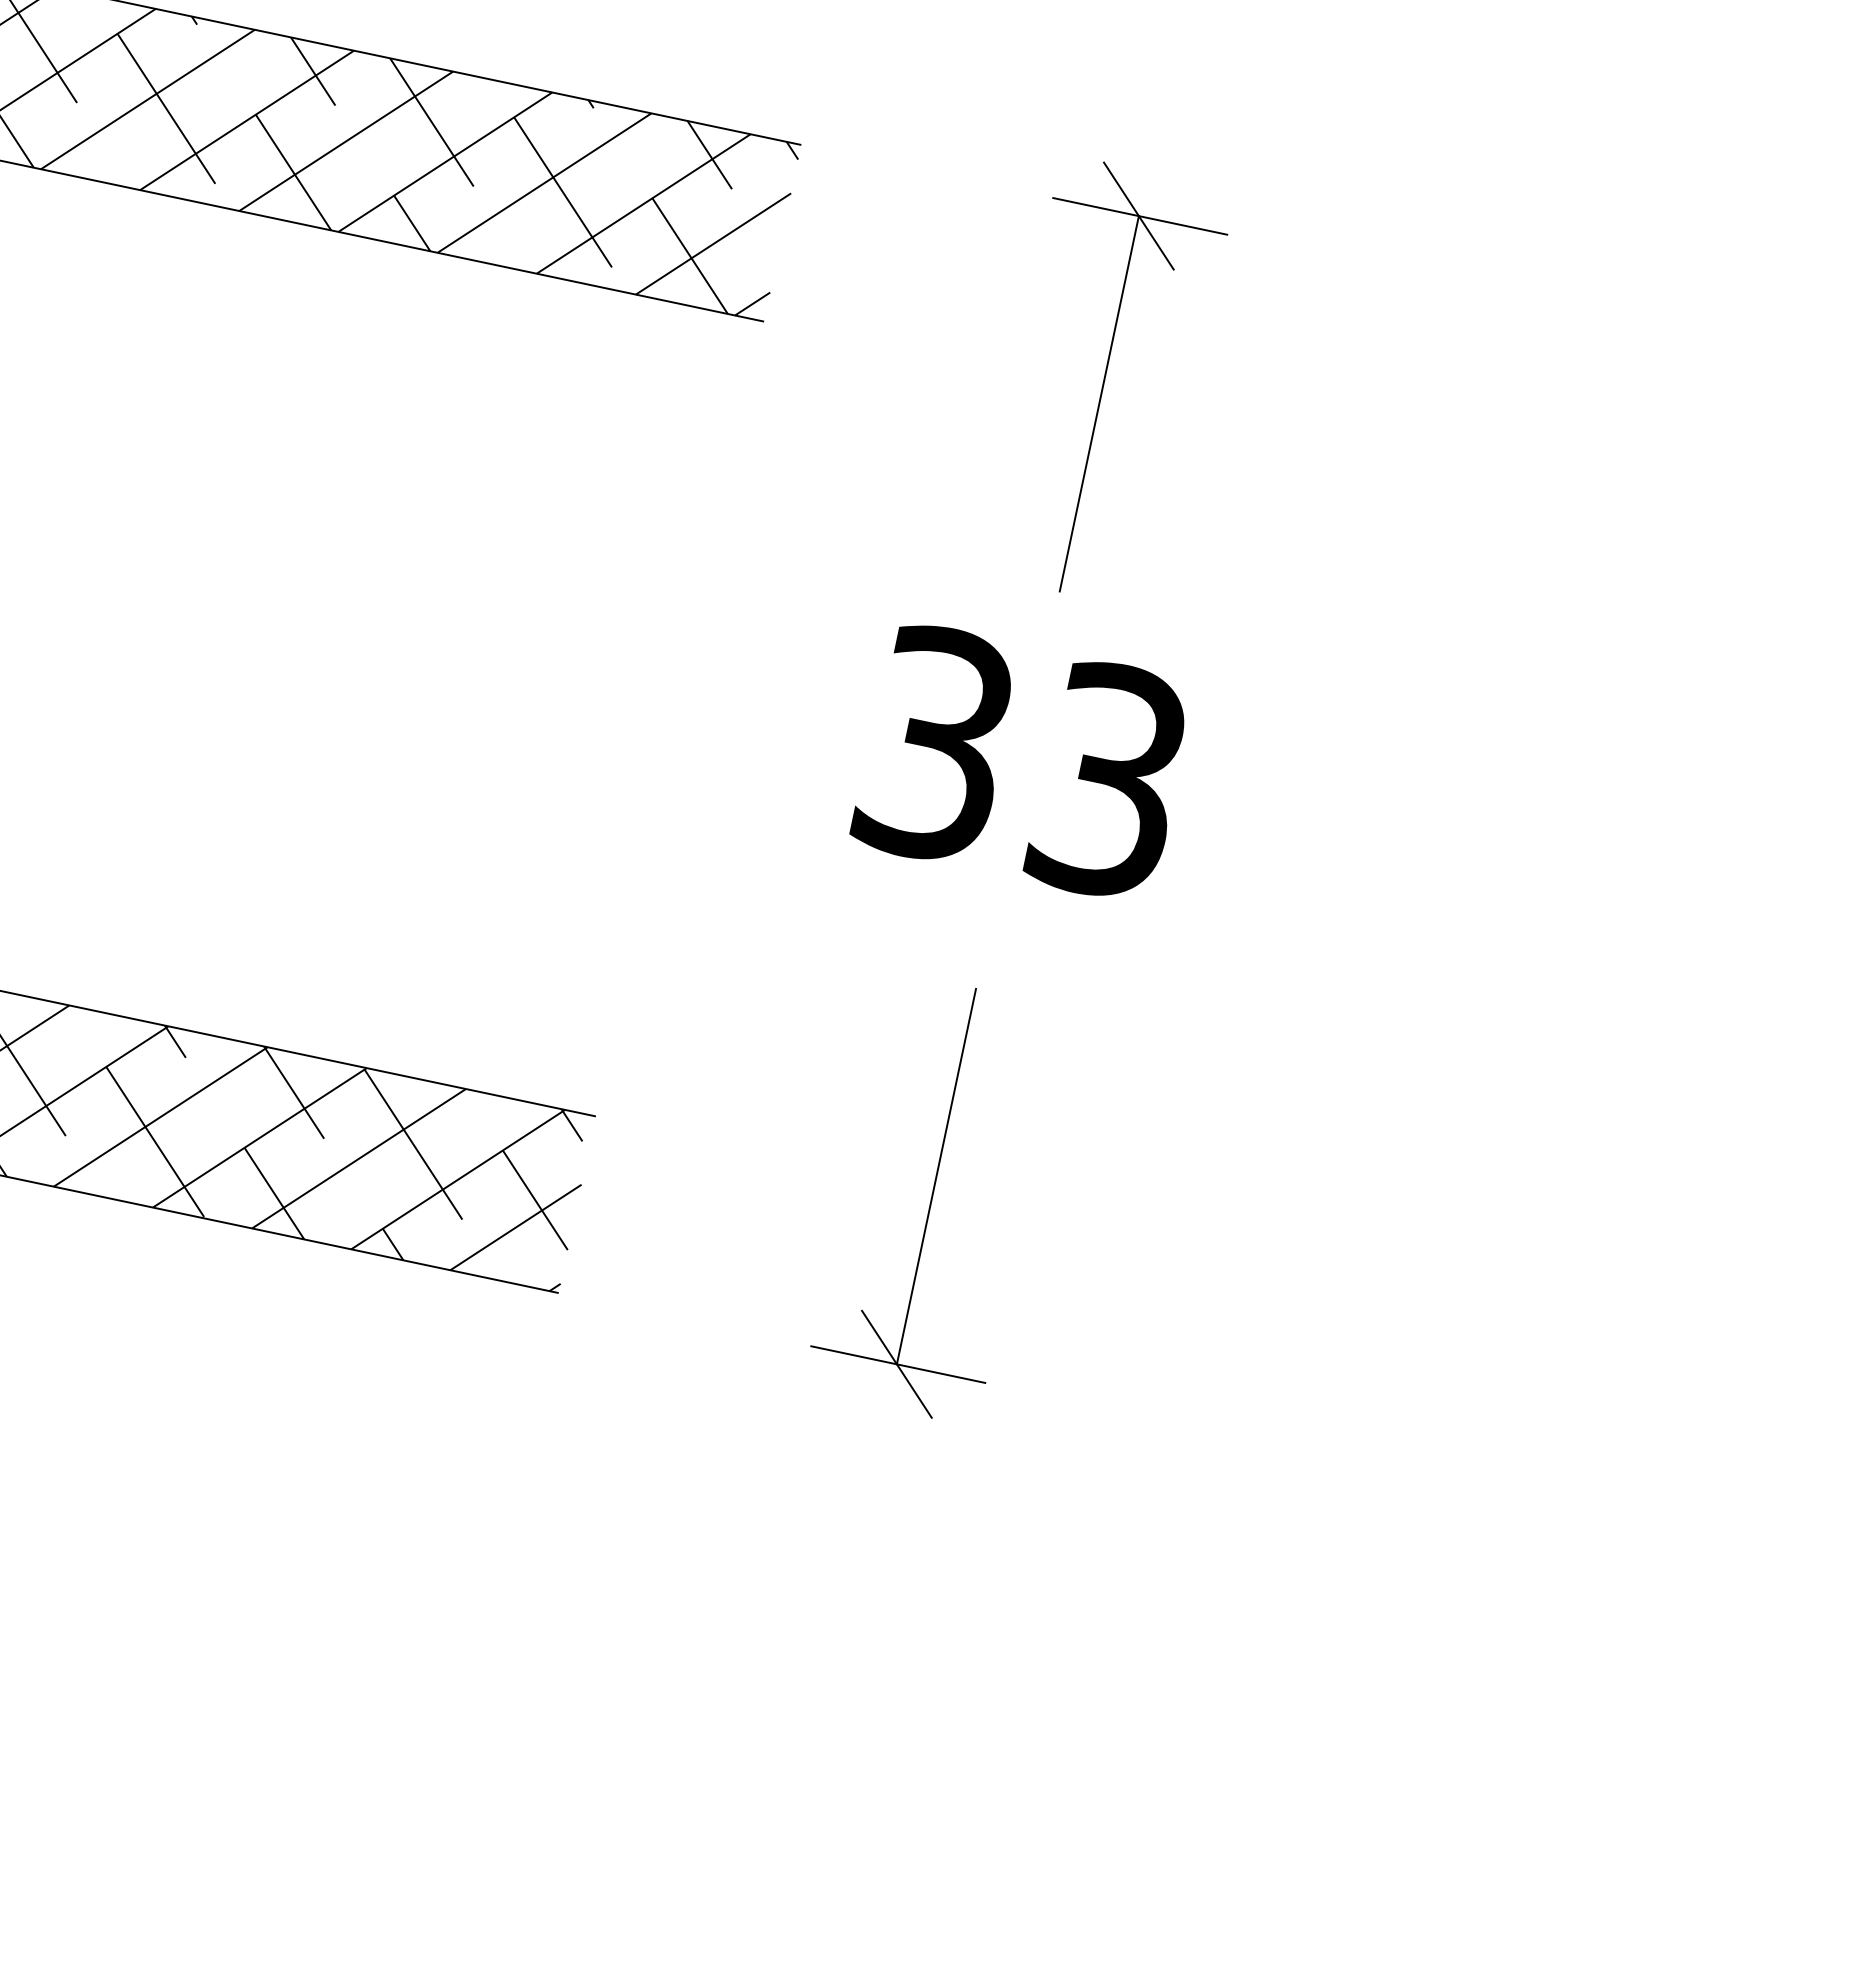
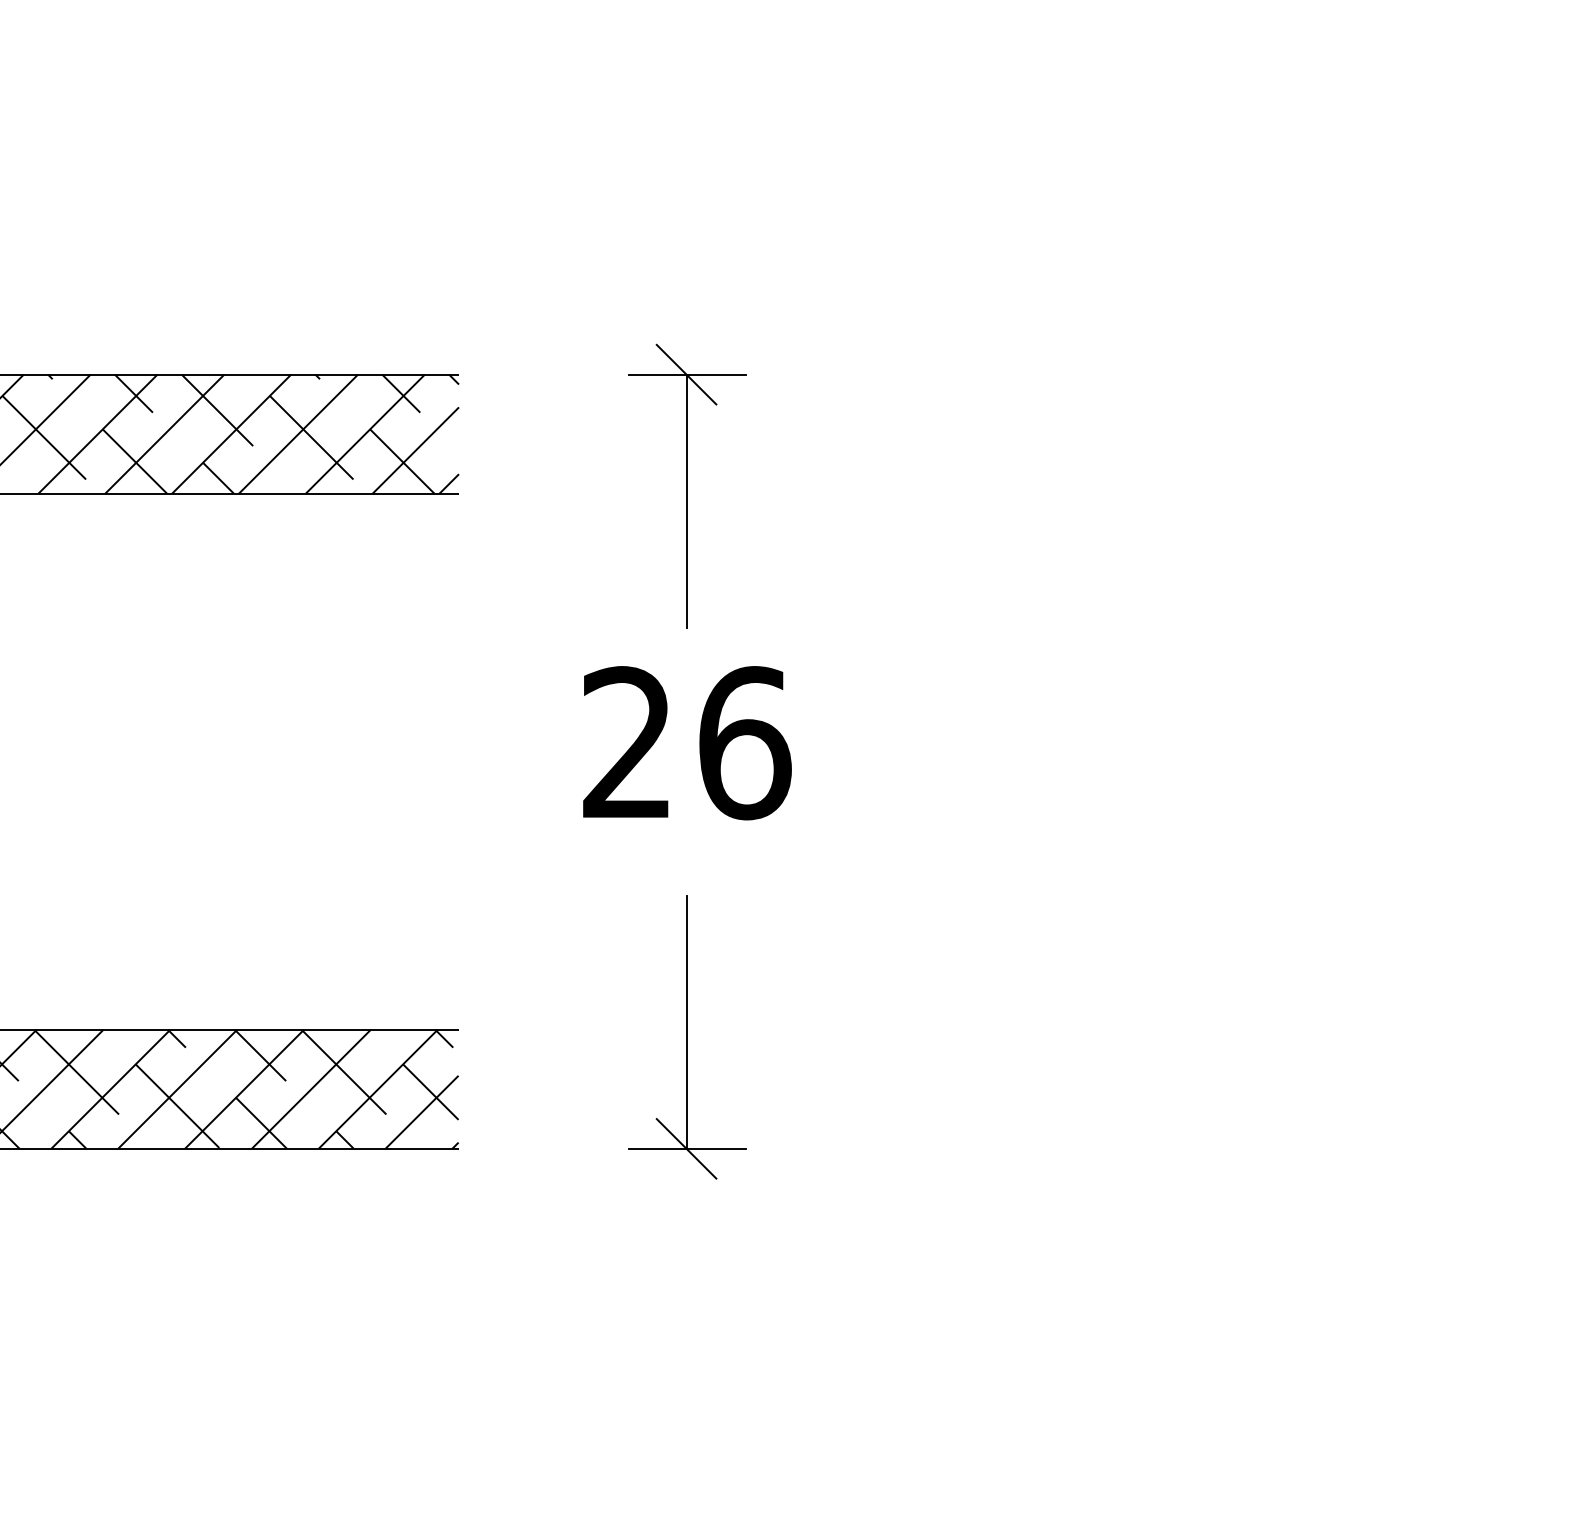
text: (1024, 763) -> (687, 743), 33 -> 26

